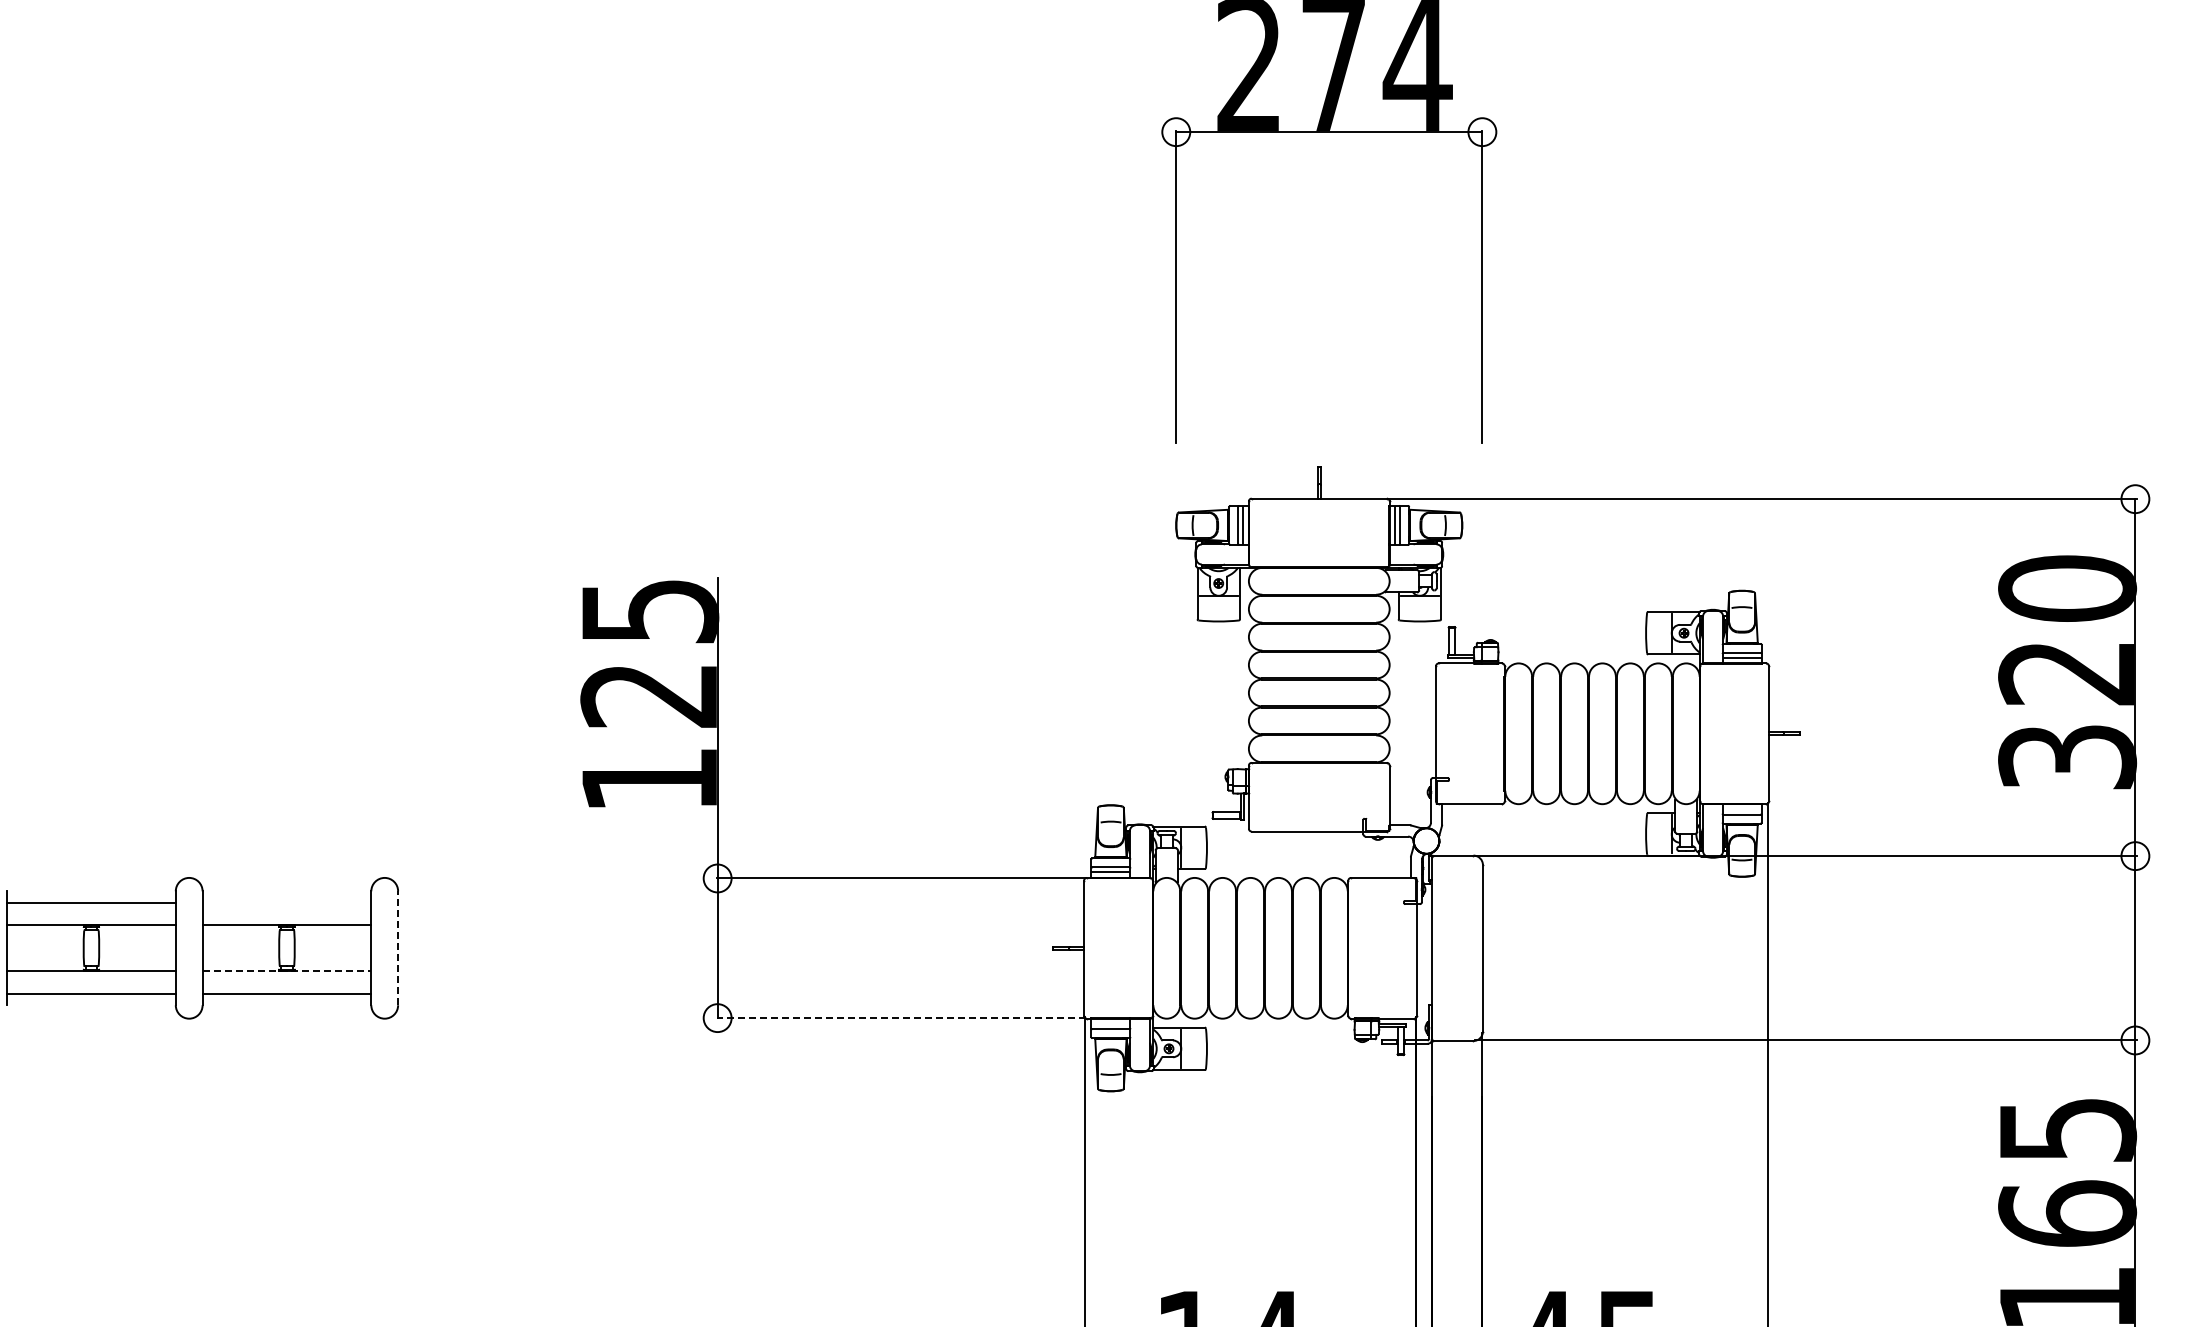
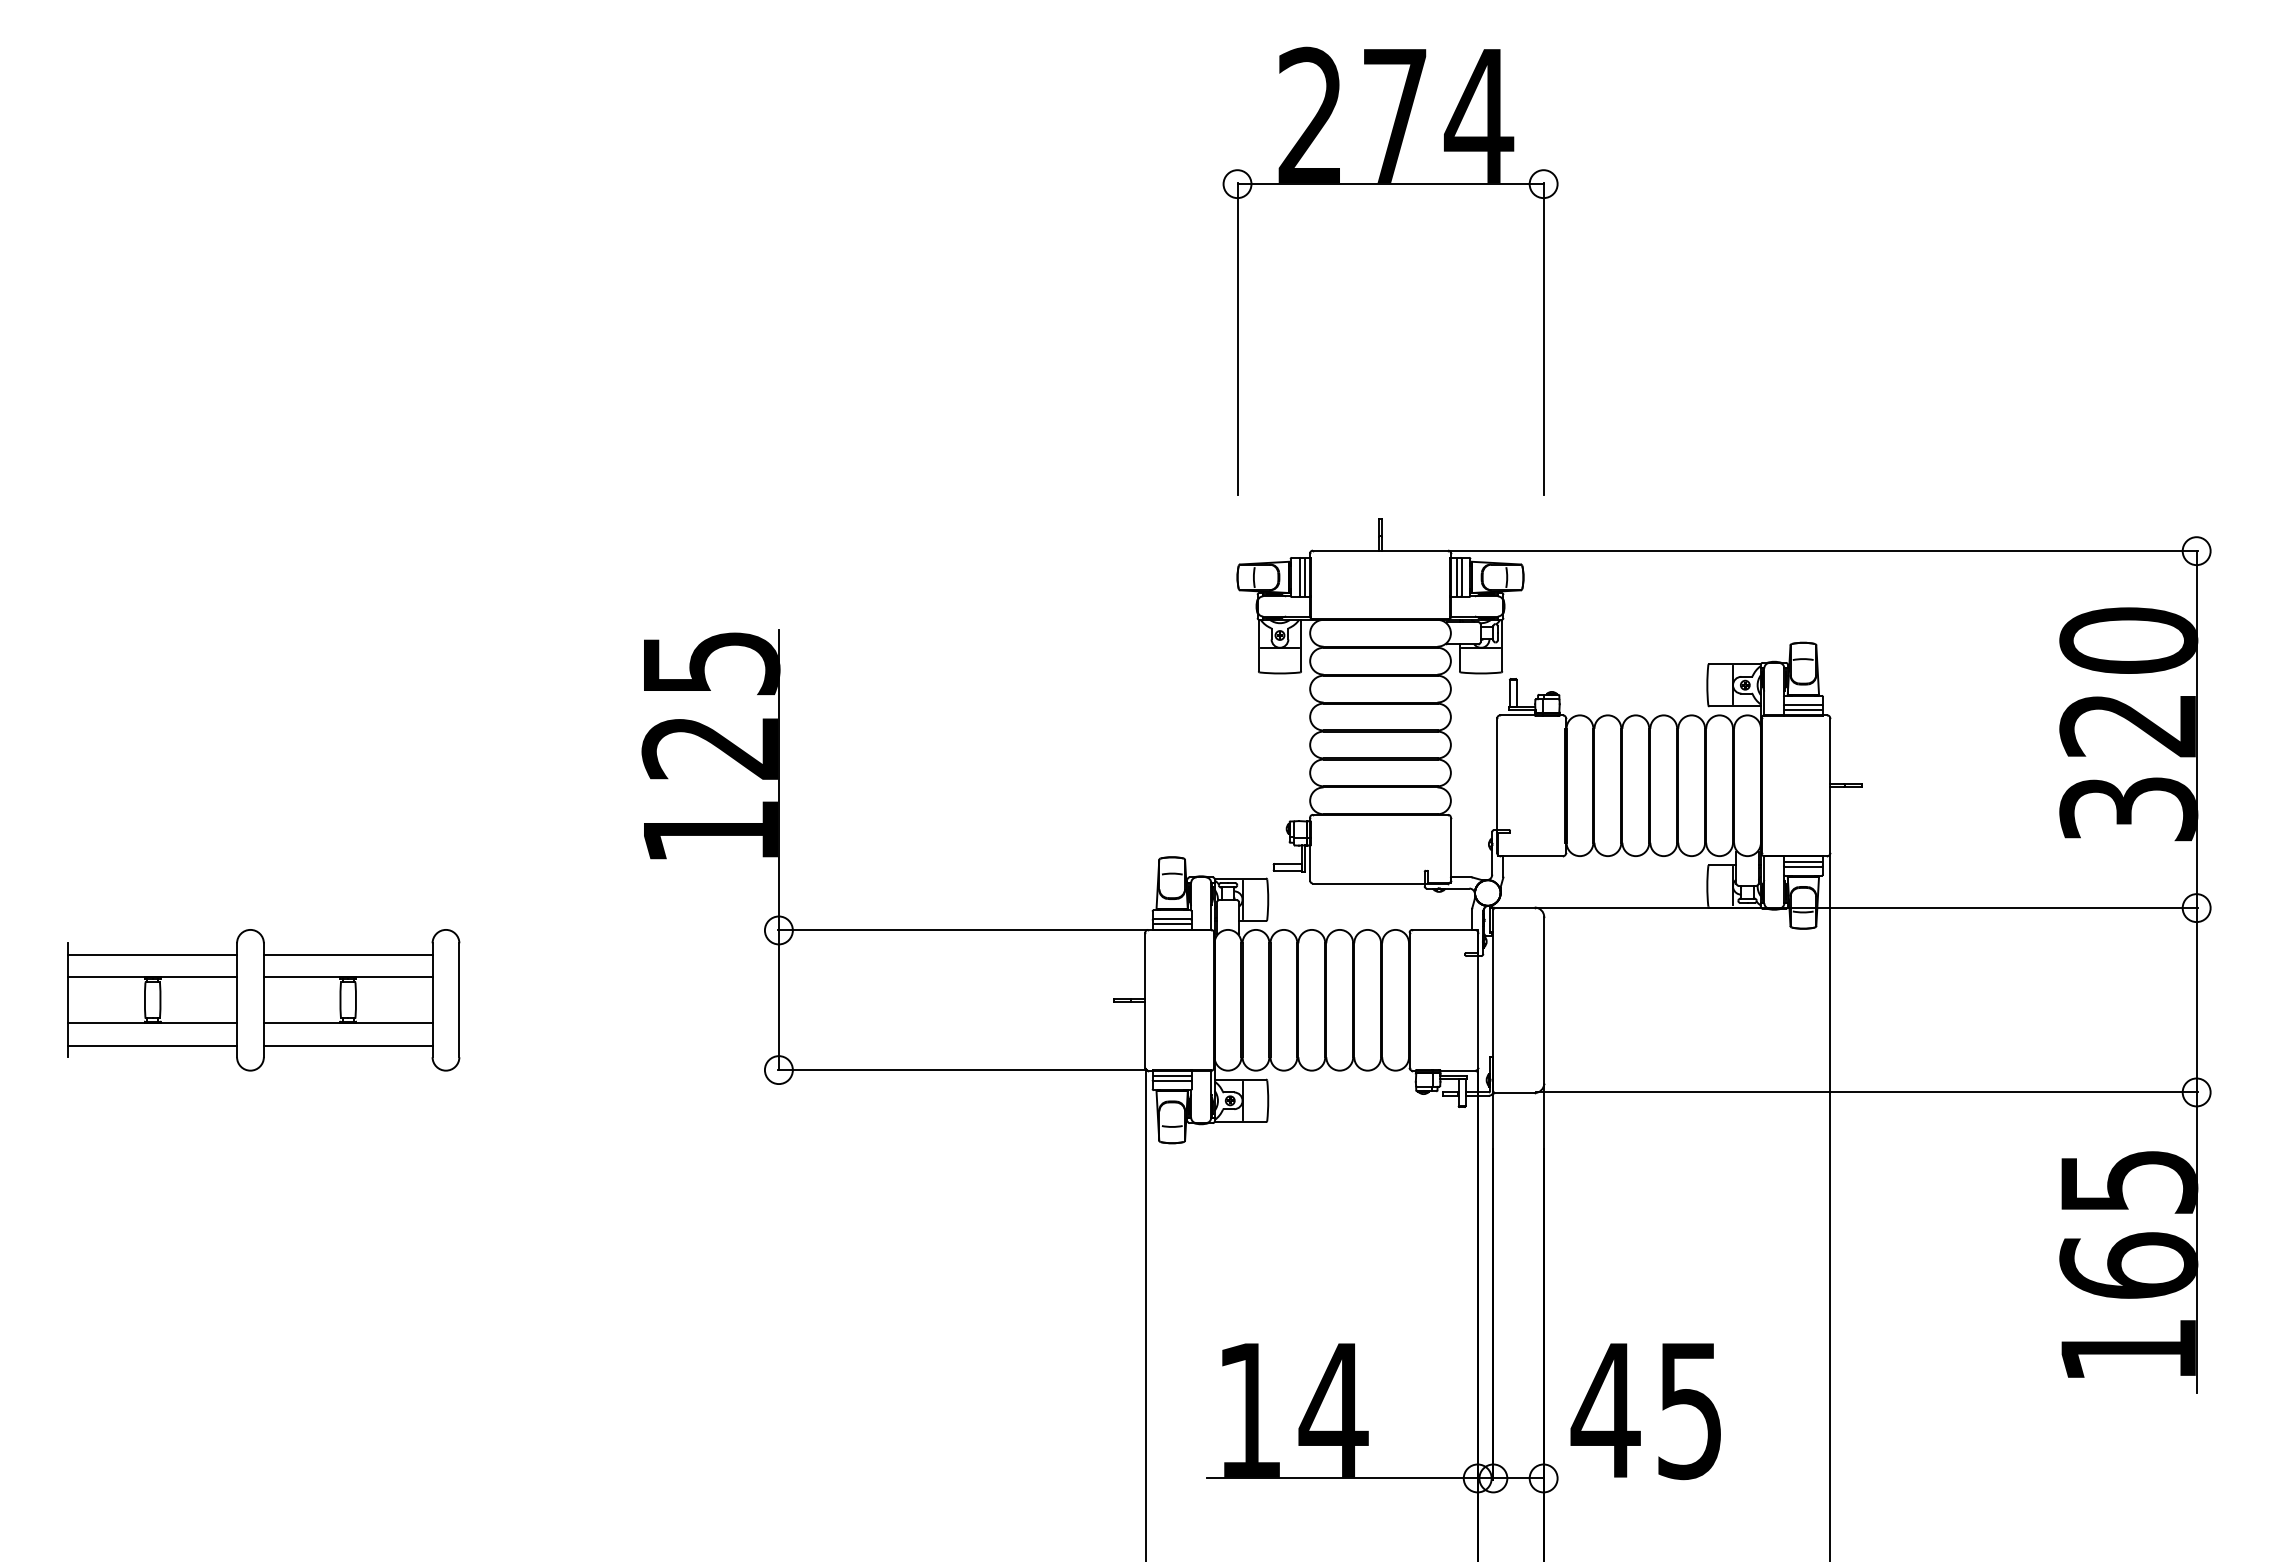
line: (1741, 809) -> (1802, 861), added
line: (286, 903) -> (347, 955), added
line: (398, 948) -> (459, 1000), dashed -> solid
line: (287, 971) -> (348, 1023), dashed -> solid
line: (901, 1018) -> (962, 1070), dashed -> solid
line: (1110, 1024) -> (1171, 1076), added

